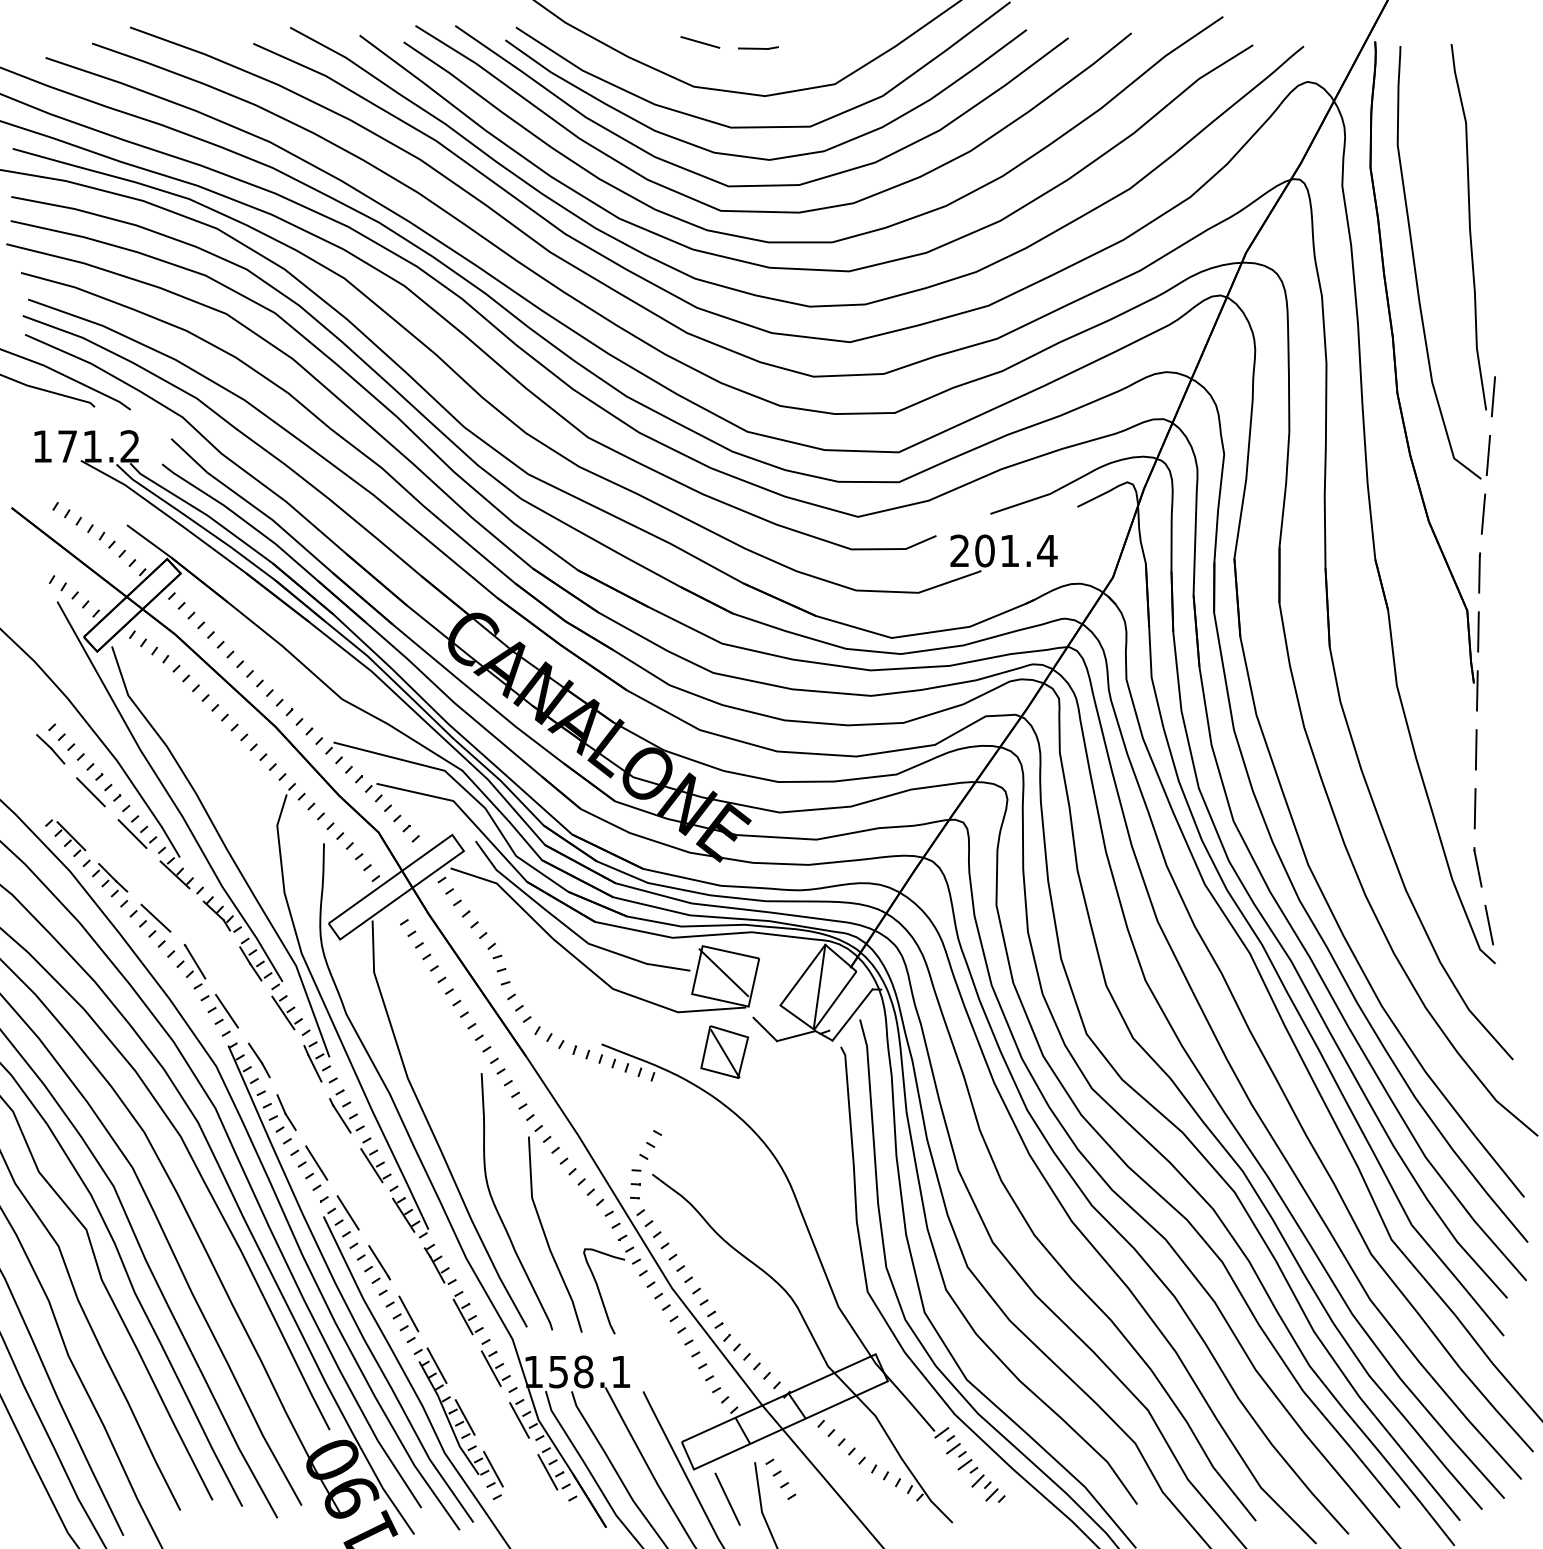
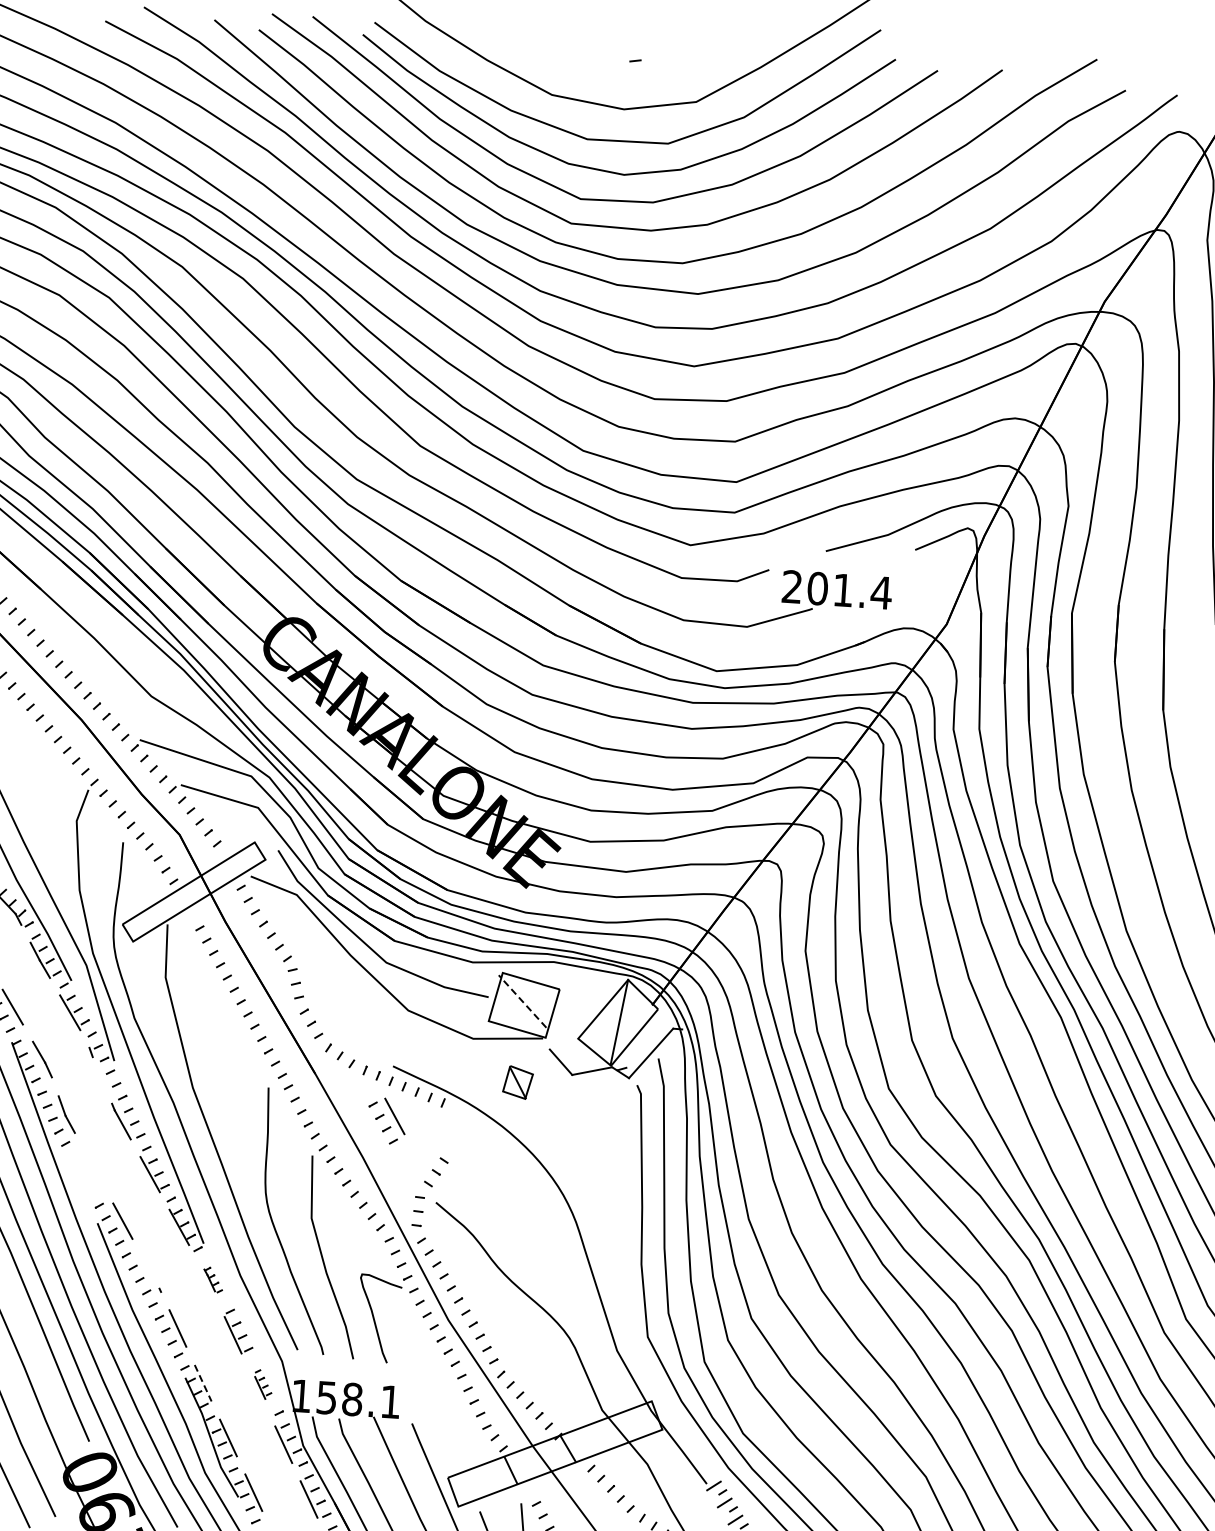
line: (700, 42) -> (561, 50), removed
line: (752, 48) -> (614, 59), removed
line: (723, 971) -> (522, 1000), solid -> dashed
part: (724, 1051) -> (517, 1081), size x0.6
line: (314, 1067) -> (98, 1070), removed
part: (309, 1167) -> (387, 1120), moved
line: (378, 1261) -> (150, 1272), removed
part: (439, 1264) -> (212, 1280), size x0.6
part: (495, 1363) -> (263, 1384), size x0.6
line: (437, 1365) -> (203, 1383), solid -> dashed

